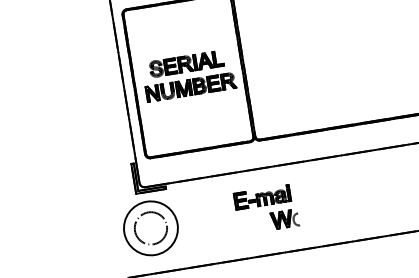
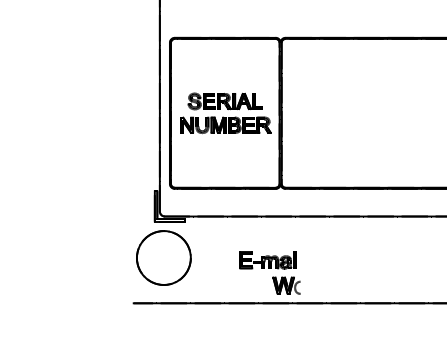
part: (265, 209) -> (269, 272), moved
circle: (150, 227) -> (163, 257), size x1.67

